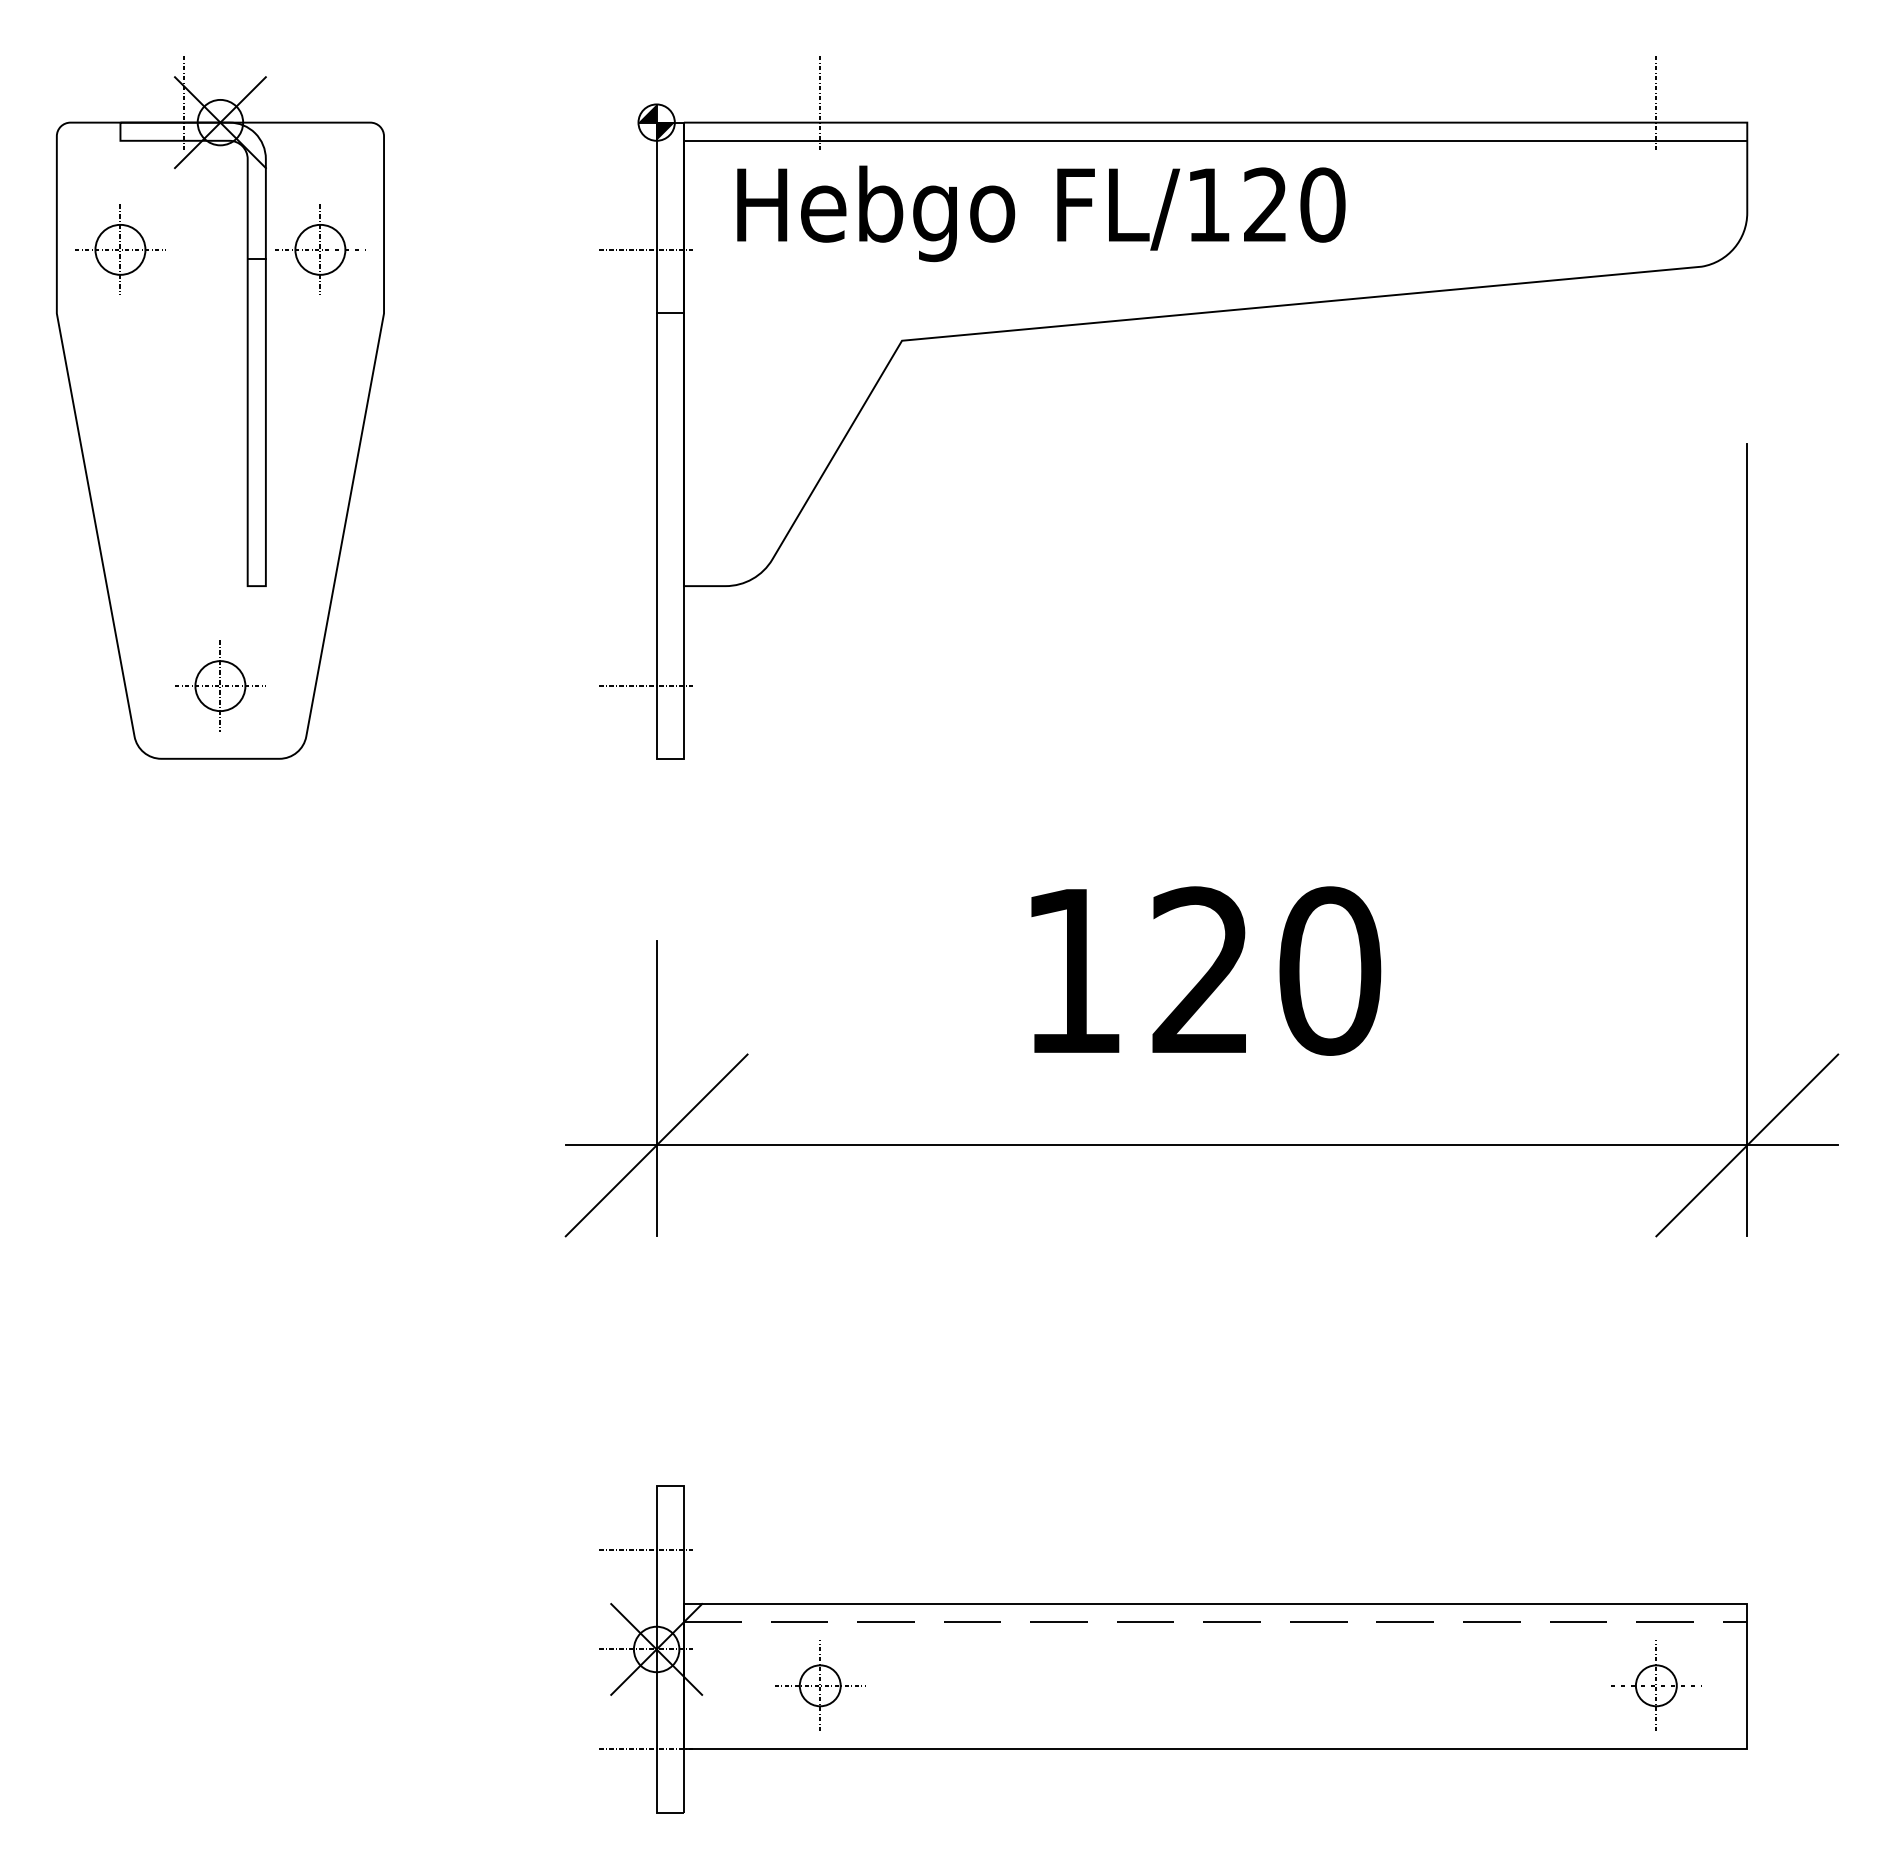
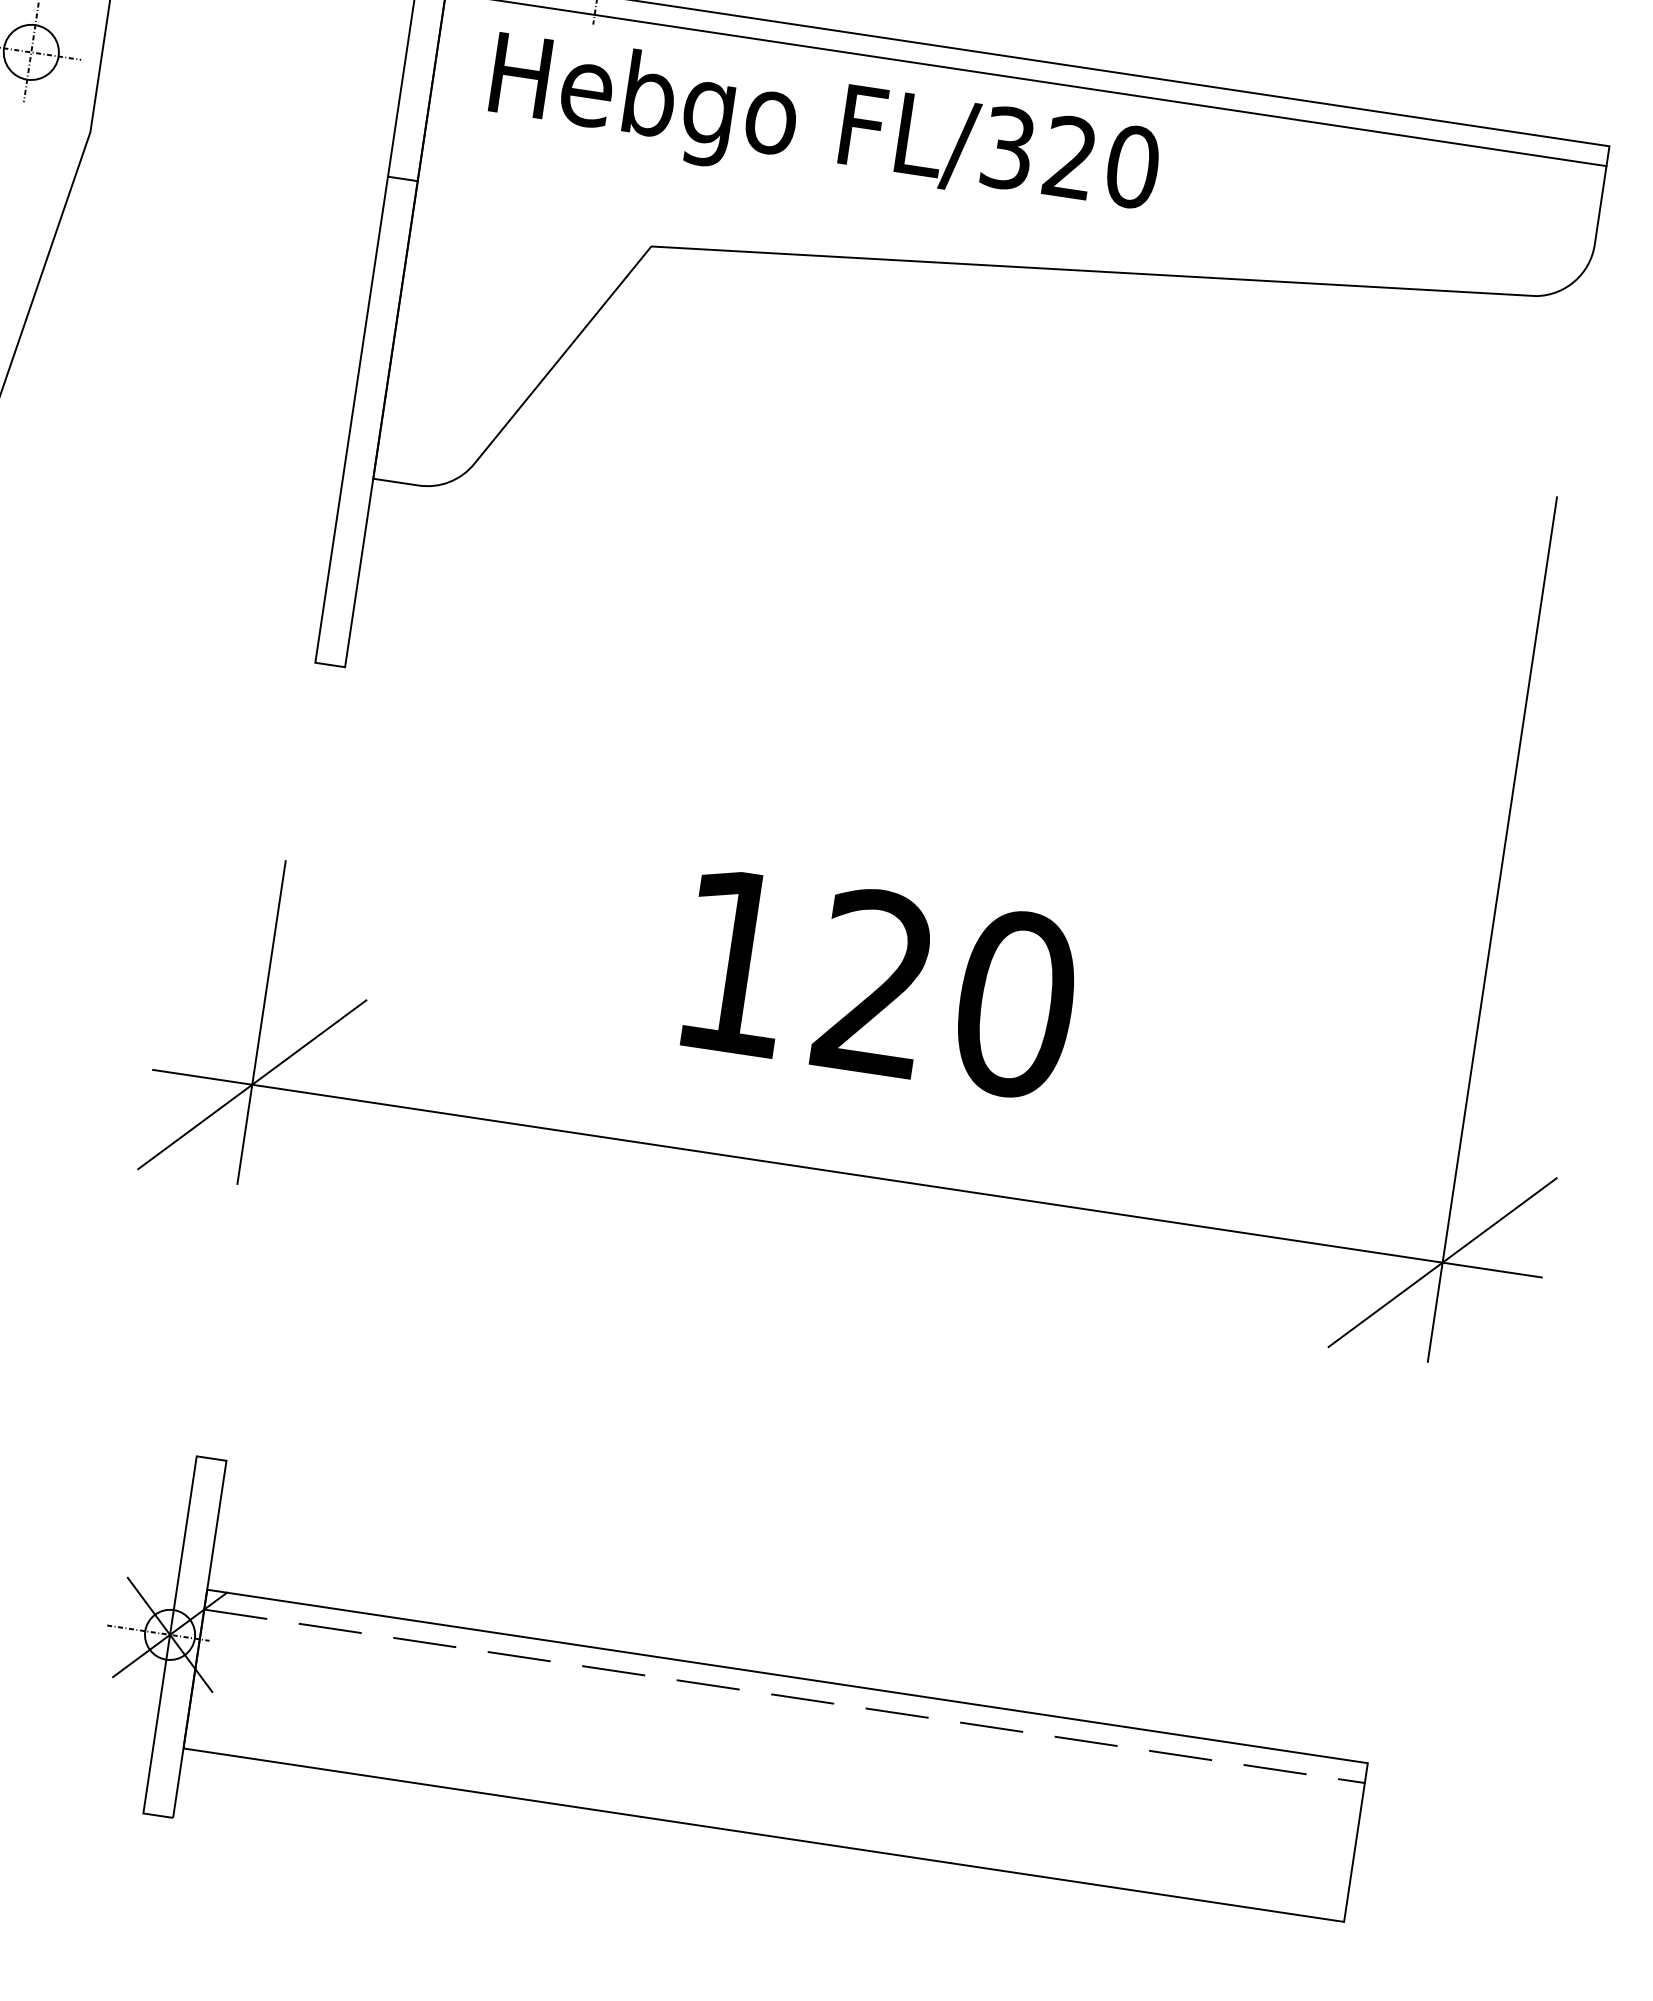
line: (1656, 102) -> (1513, 109), removed
text: (1208, 204) -> (1008, 147), FL/120 -> FL/320
line: (645, 249) -> (386, 105), removed
line: (645, 686) -> (314, 582), removed
line: (645, 1549) -> (174, 1523), removed
part: (820, 1685) -> (342, 1700), removed
part: (1656, 1685) -> (1255, 1837), removed
line: (645, 1749) -> (141, 1742), removed

